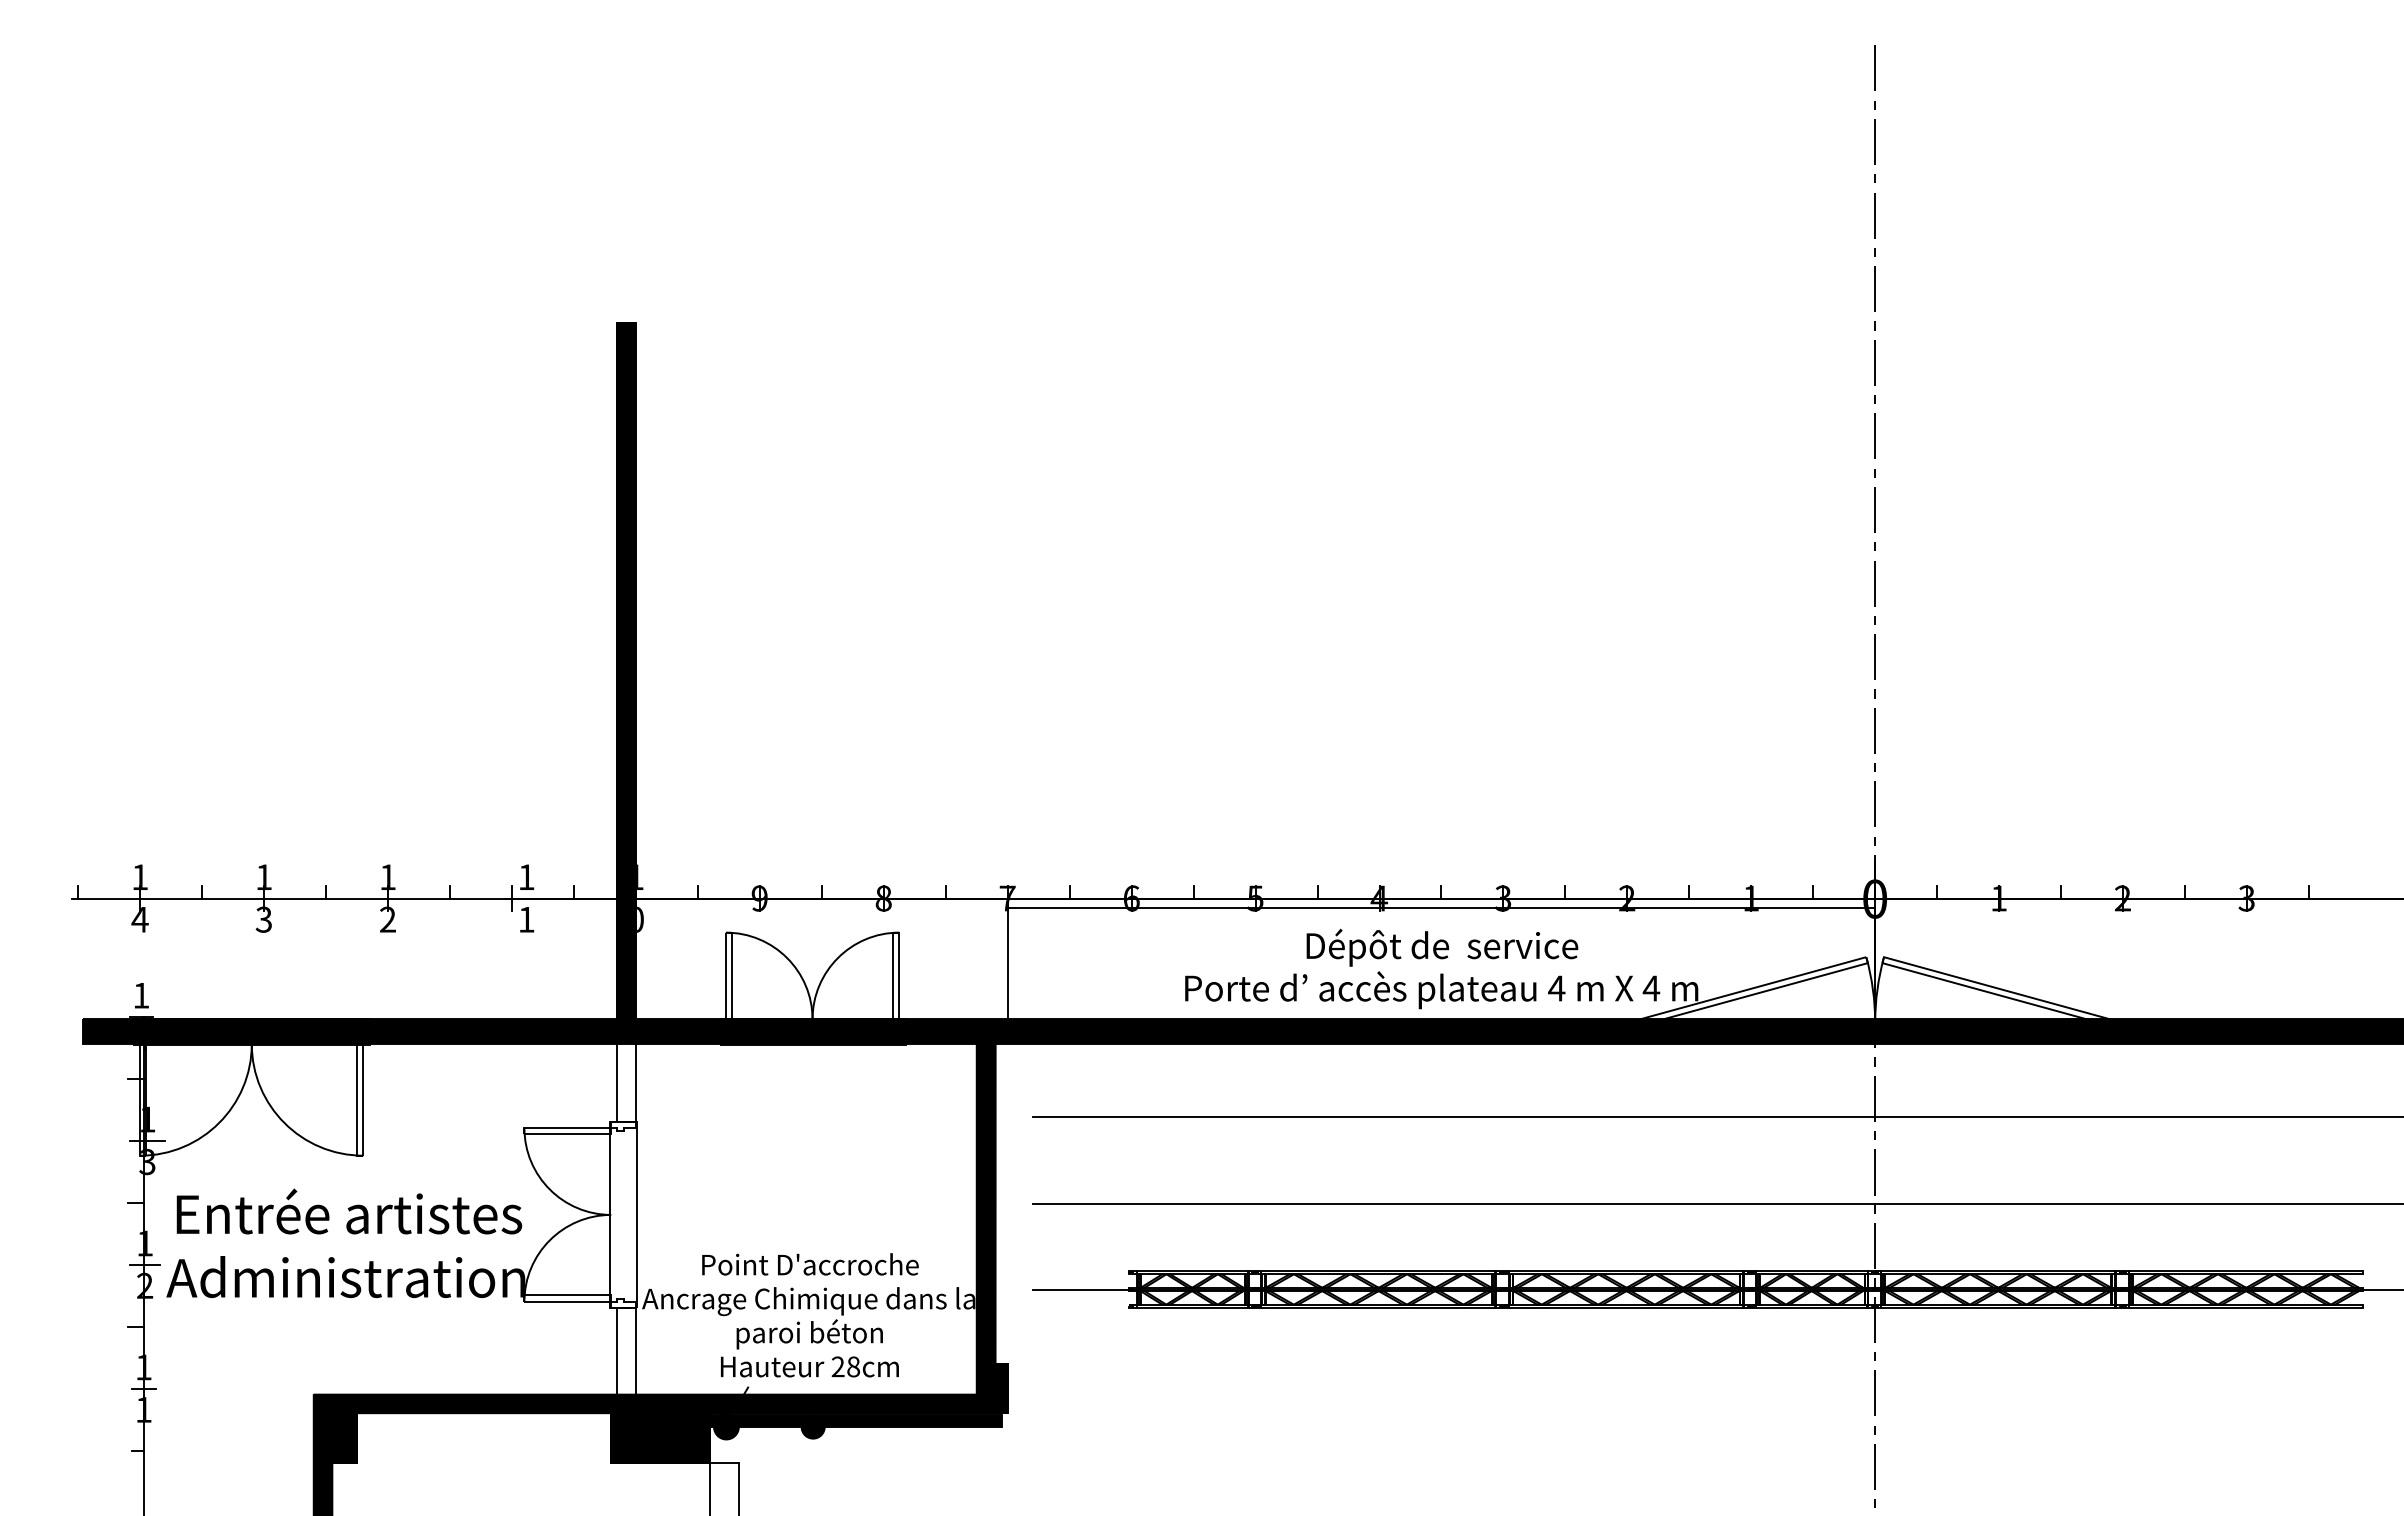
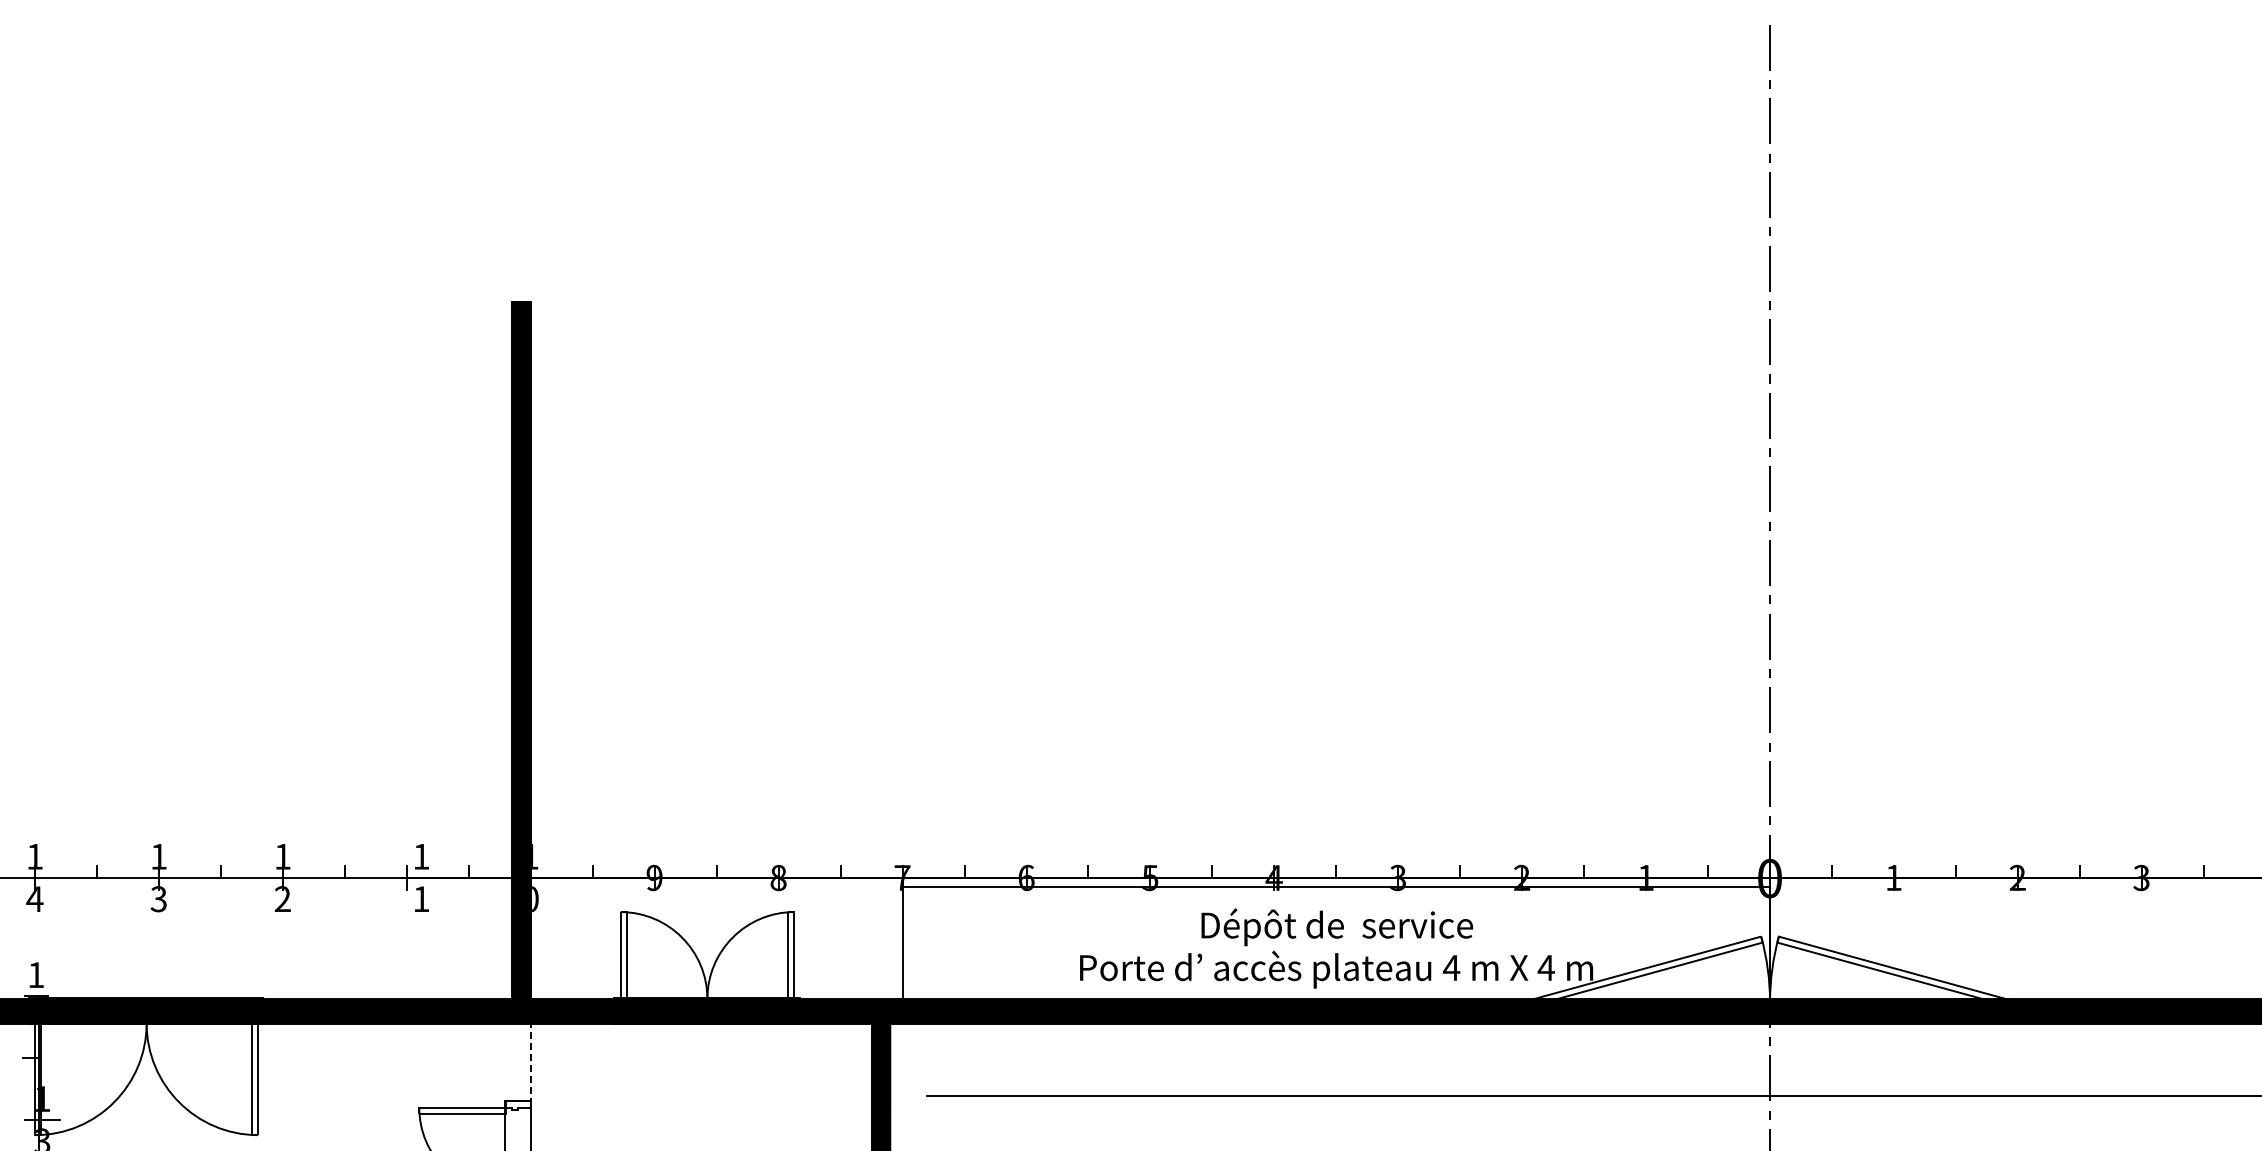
line: (617, 1081) -> (512, 1060), removed
line: (635, 1082) -> (530, 1061), solid -> dashed

